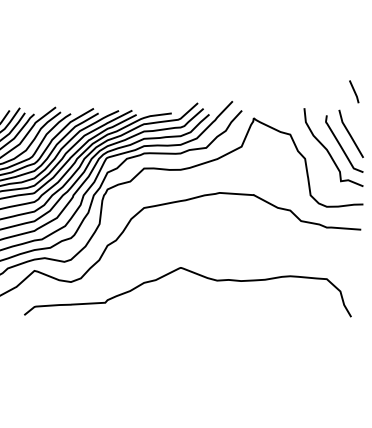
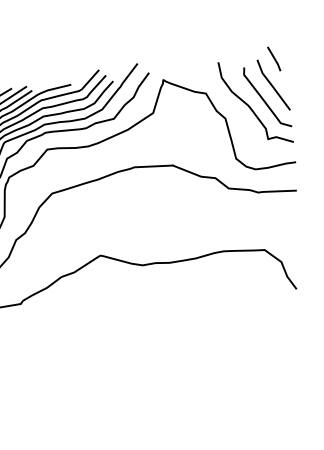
line: (354, 91) -> (274, 58), moved

